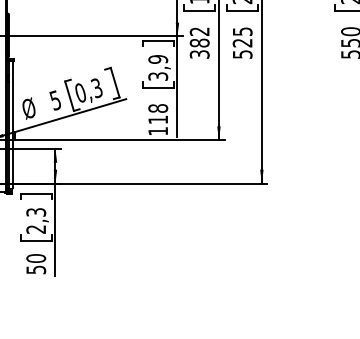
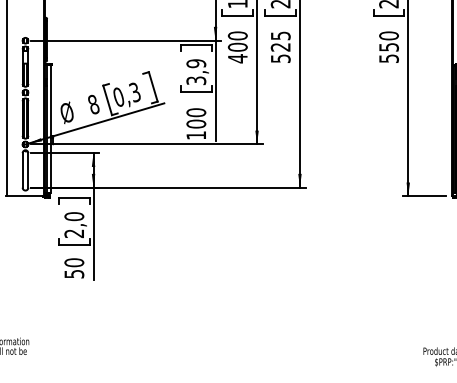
text: (199, 43) -> (237, 47), 382 -> 400
text: (55, 100) -> (93, 104), 5 -> 8
text: (158, 114) -> (196, 118), 118 -> 100
text: (36, 212) -> (74, 216), 2,3 -> 2,0

